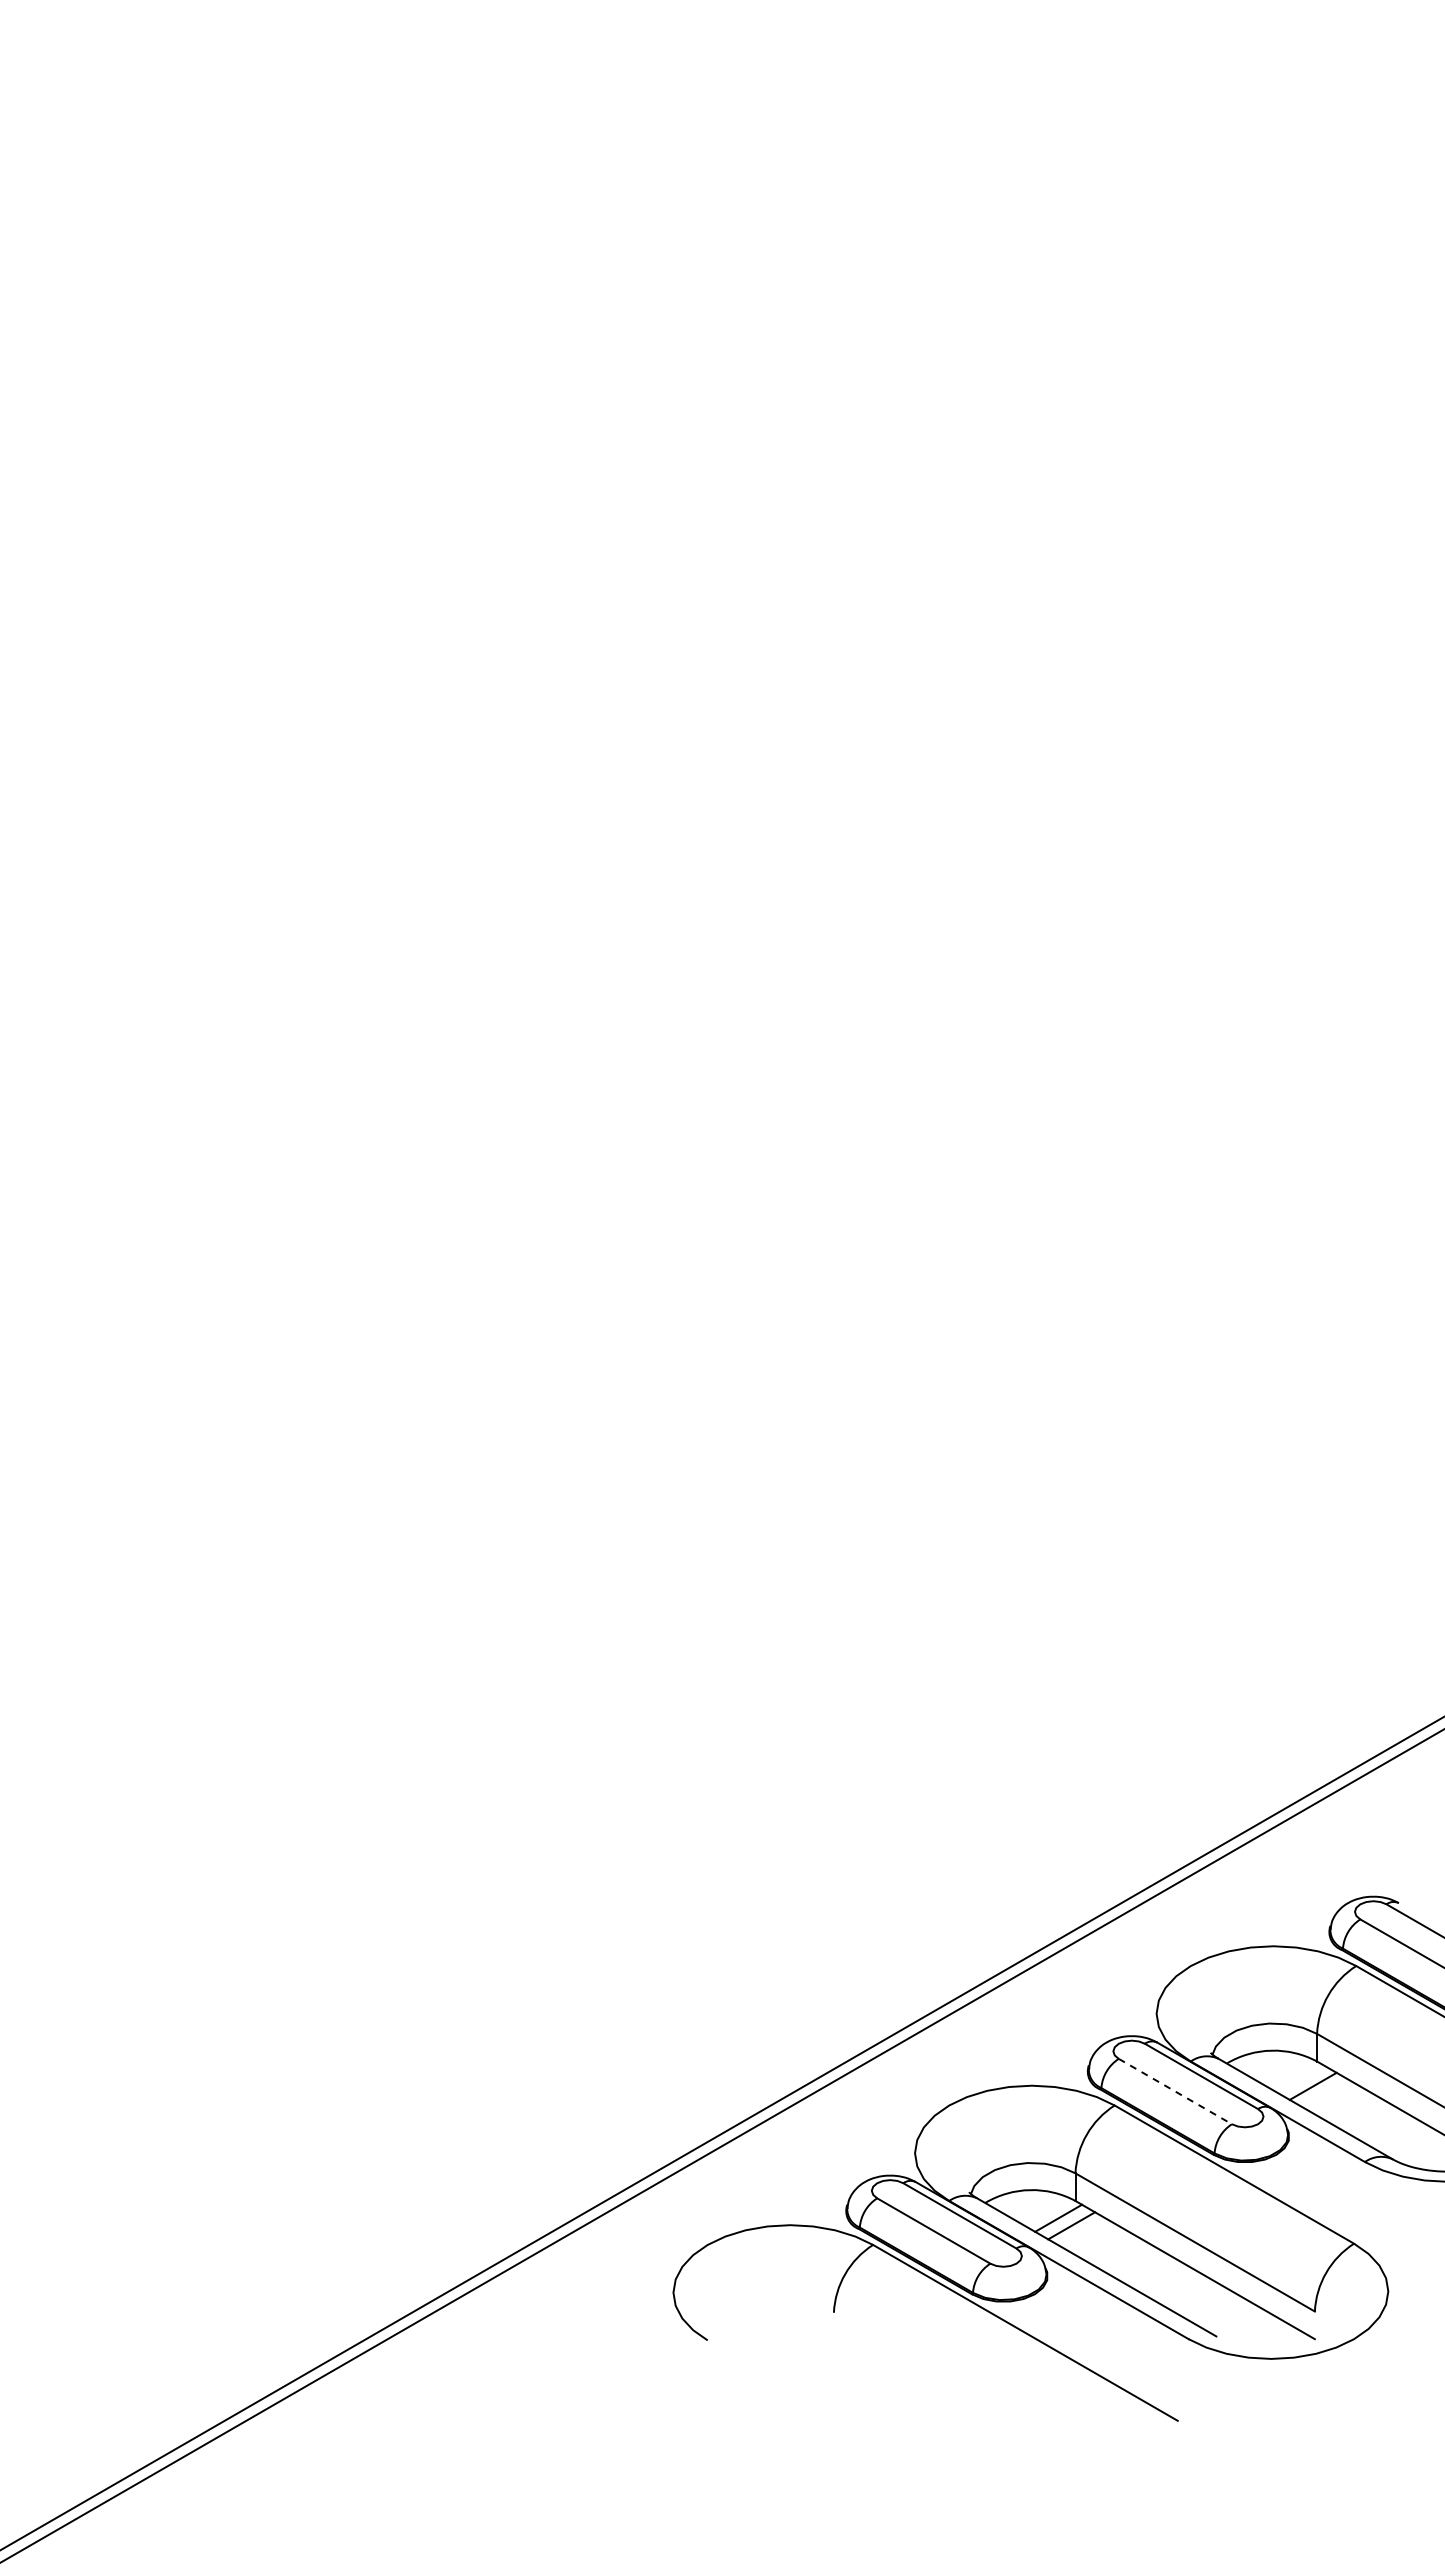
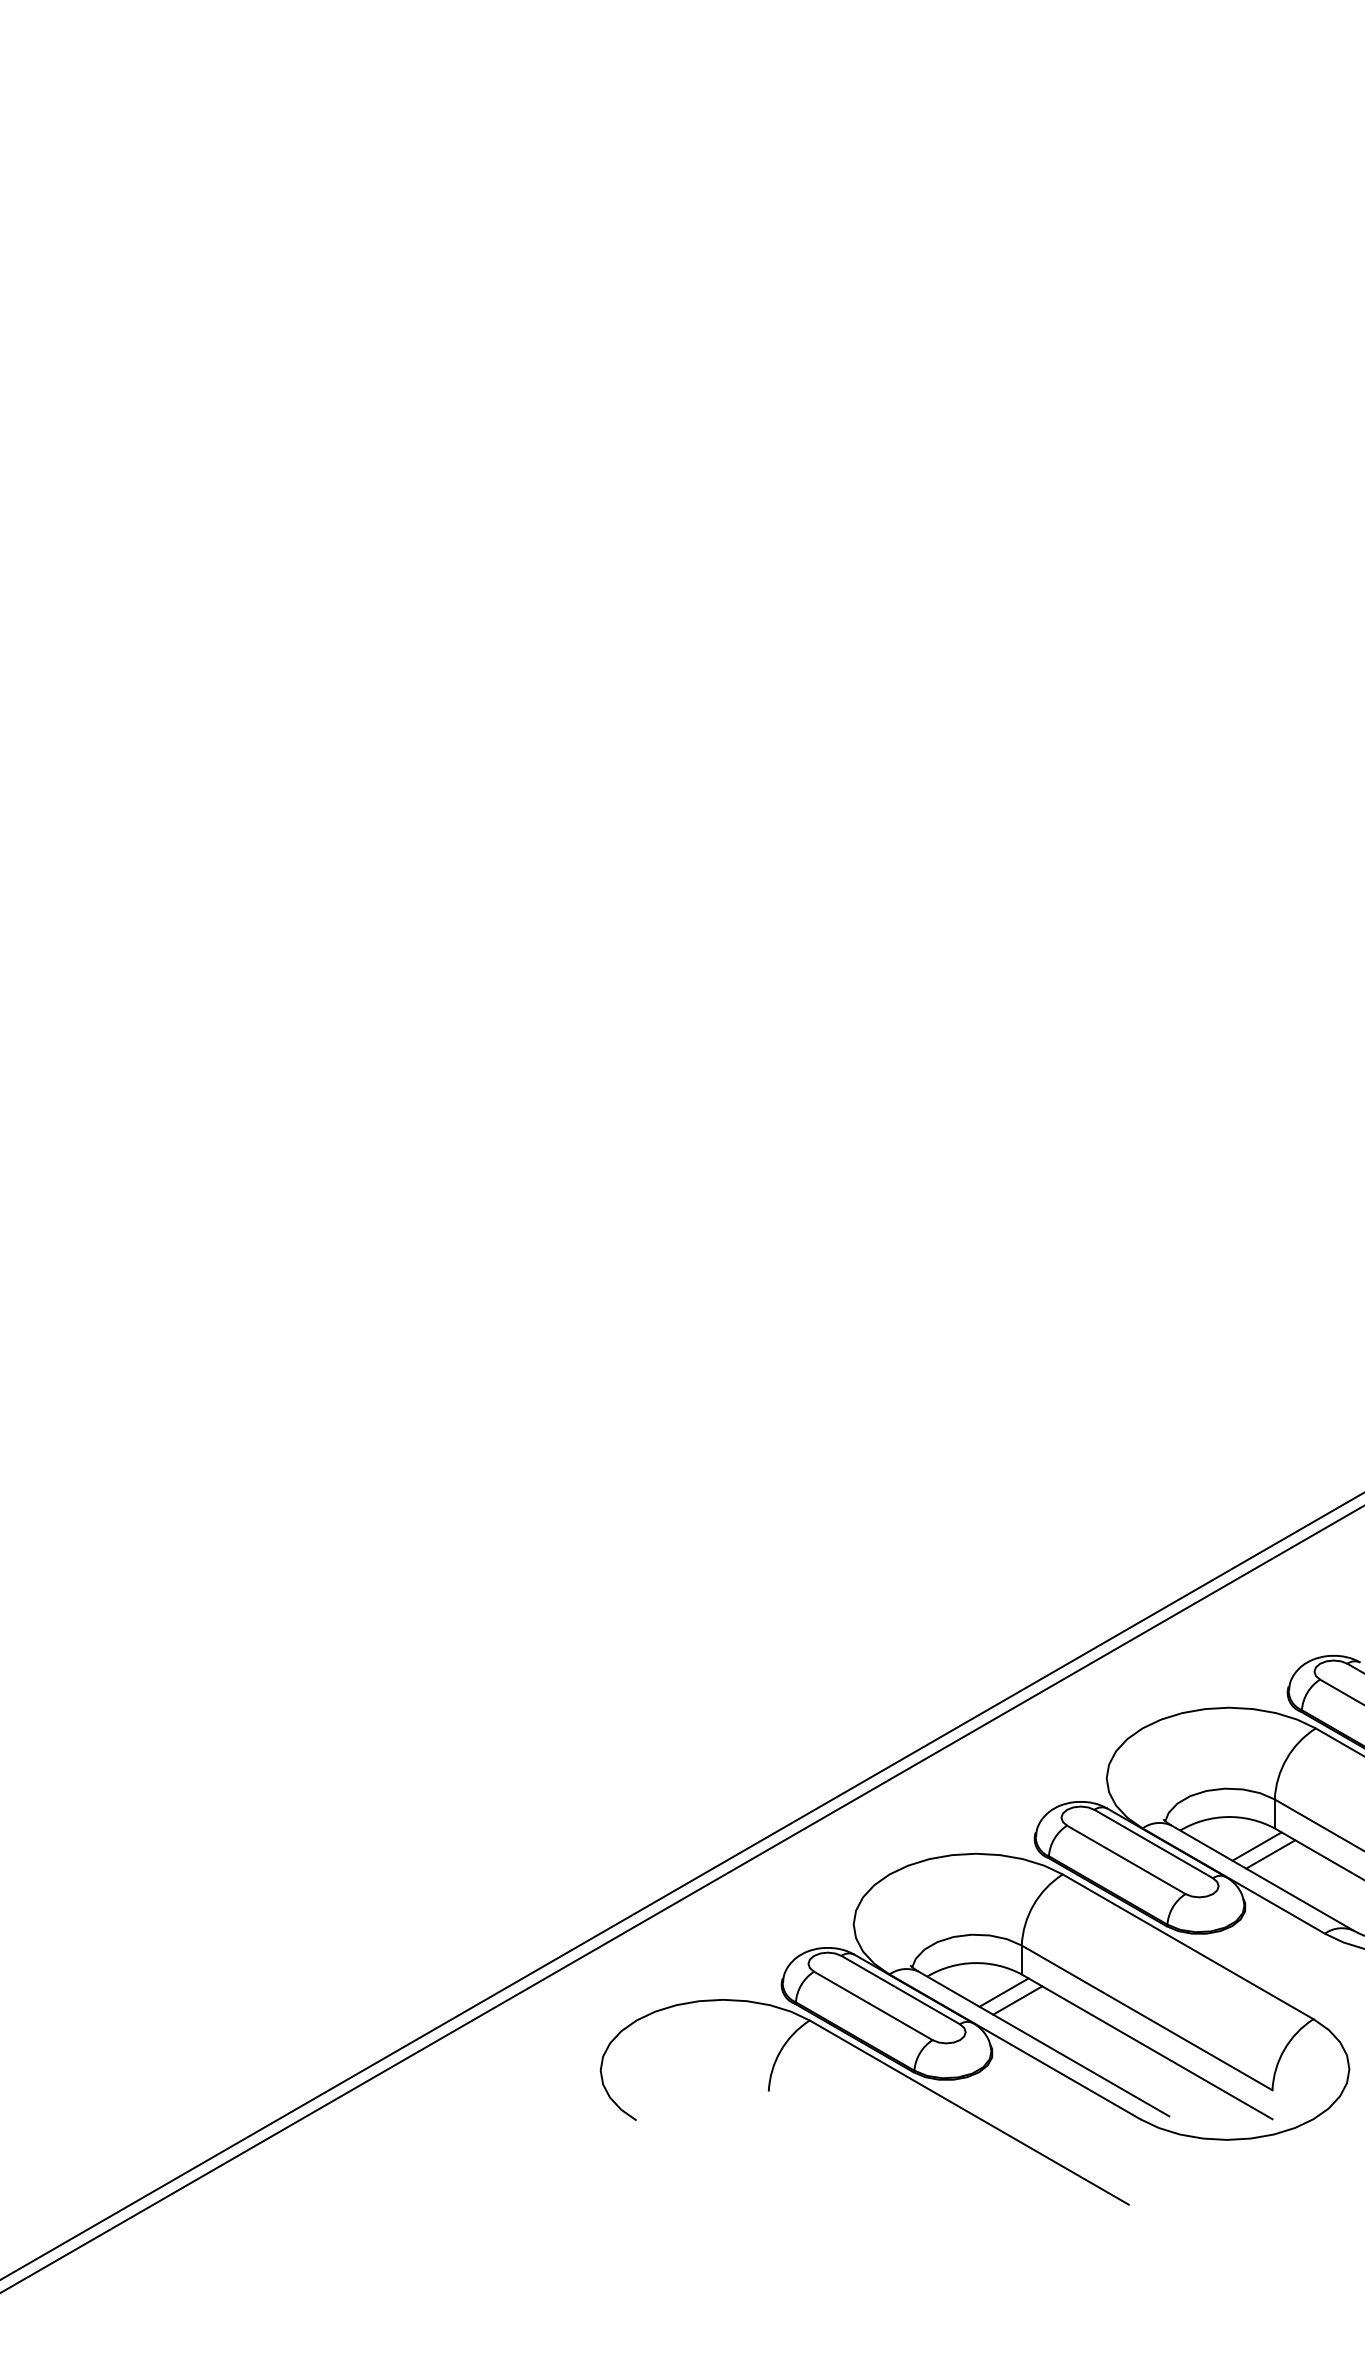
line: (1299, 2078) -> (1256, 1846), added
line: (1175, 2091) -> (1126, 1859), dashed -> solid

